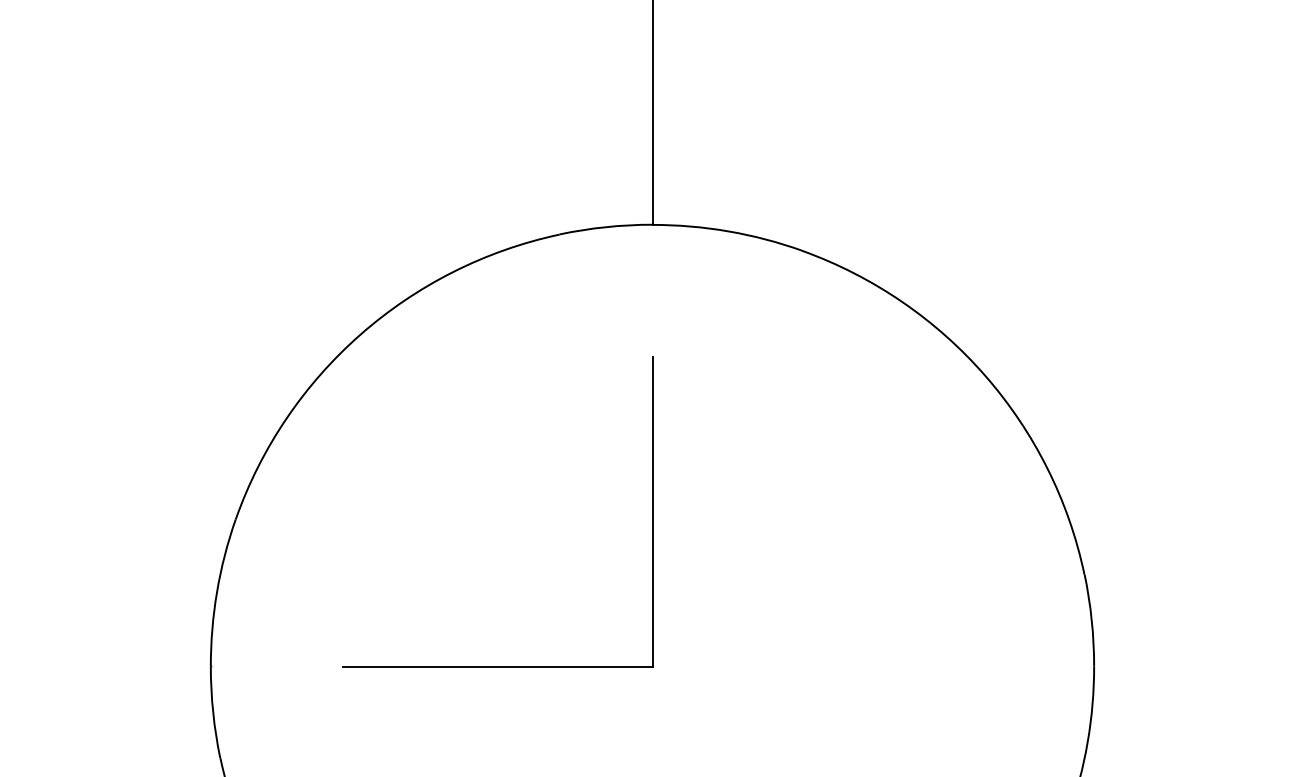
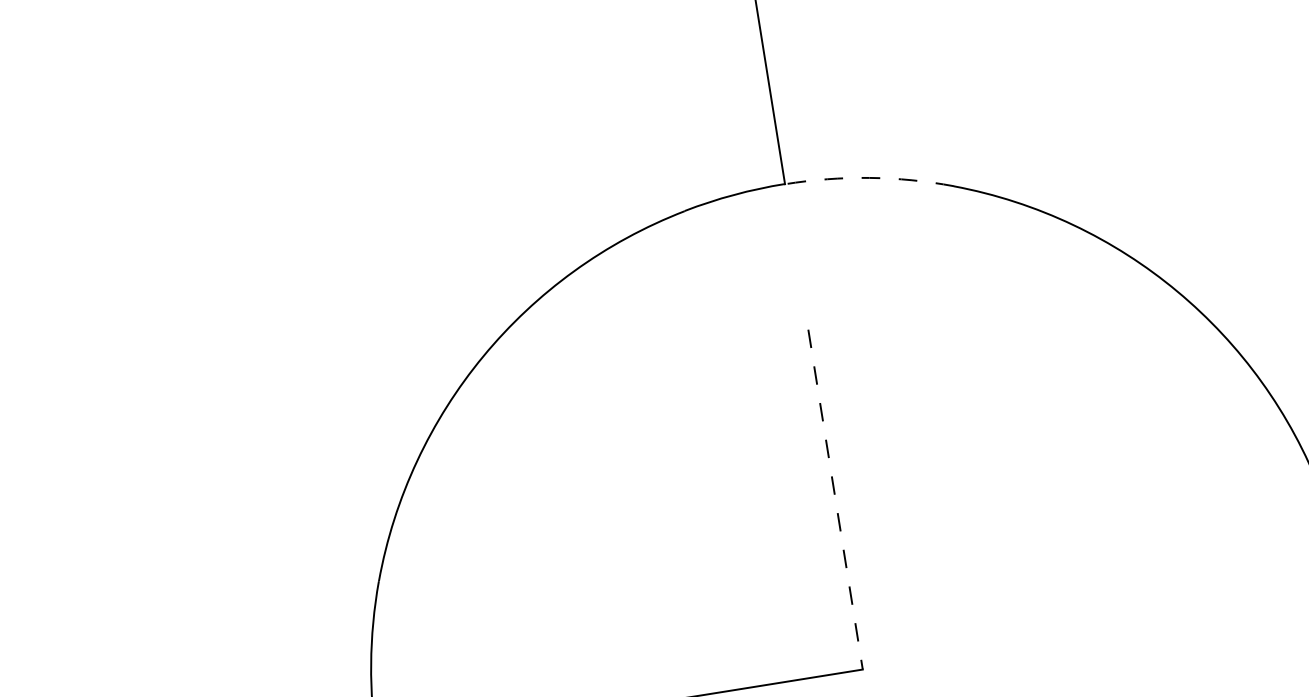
arc: (728, 231) -> (869, 178), solid -> dashed
line: (652, 511) -> (835, 499), solid -> dashed

